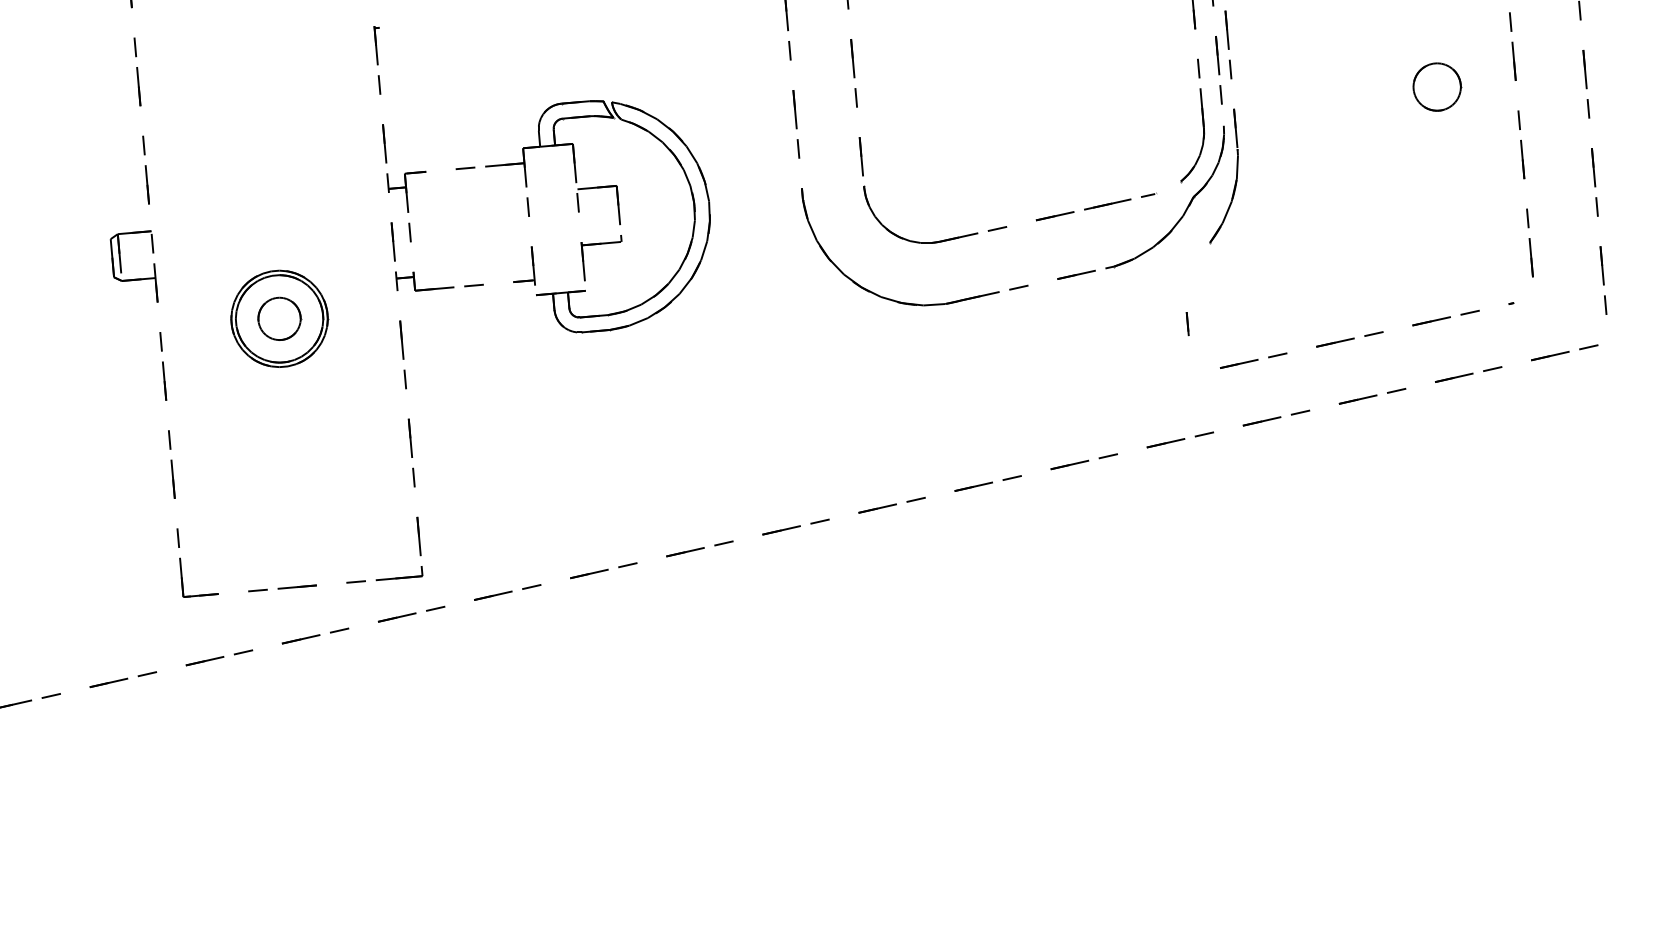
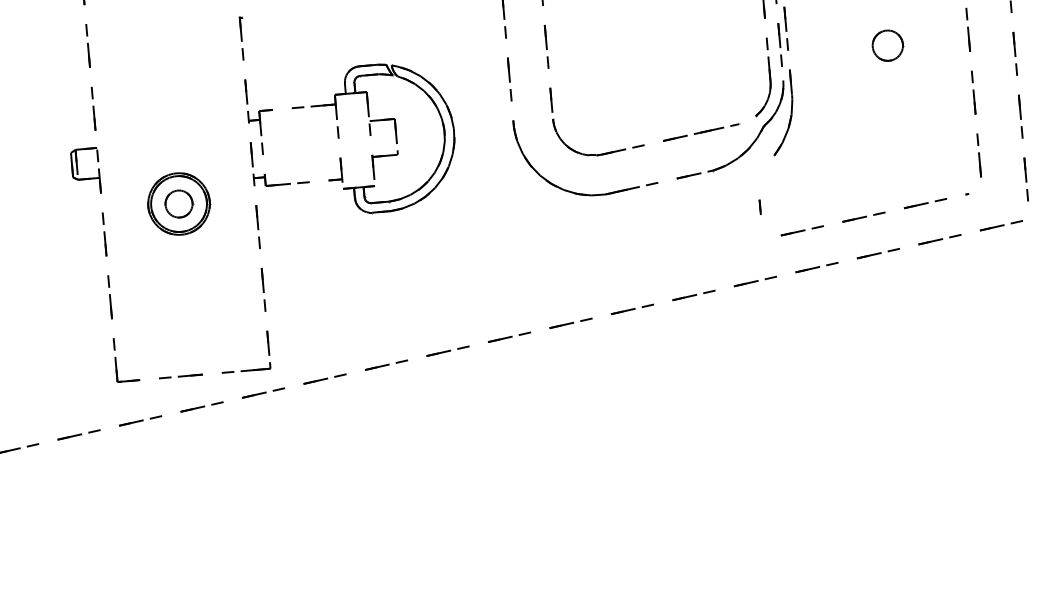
part: (1436, 86) -> (887, 45), moved

